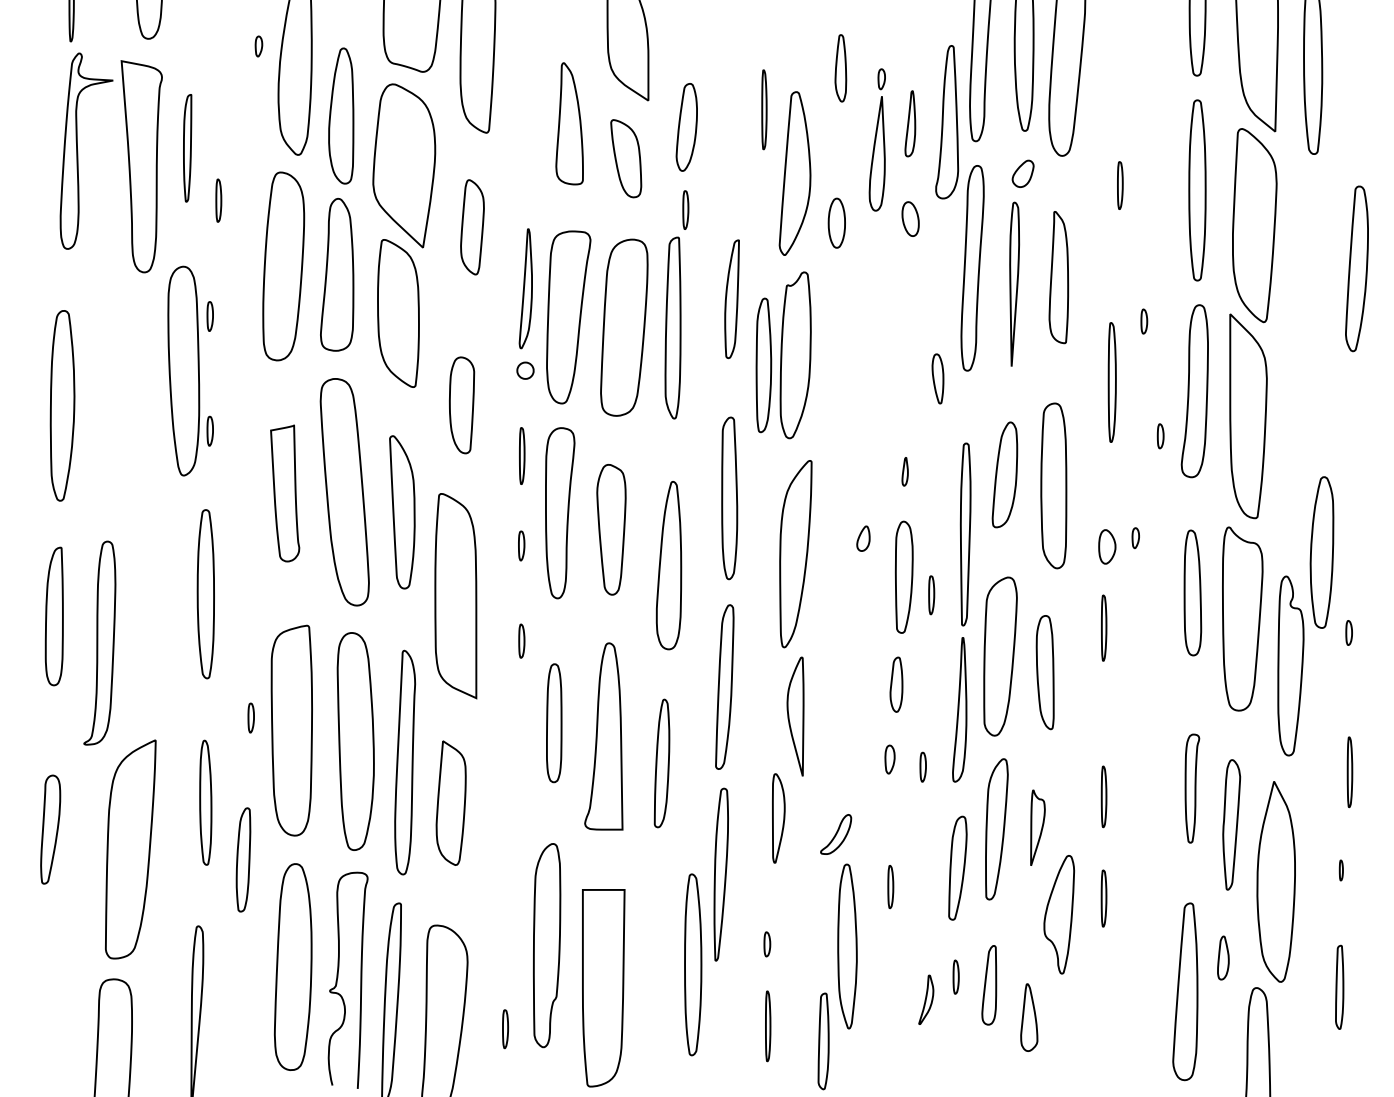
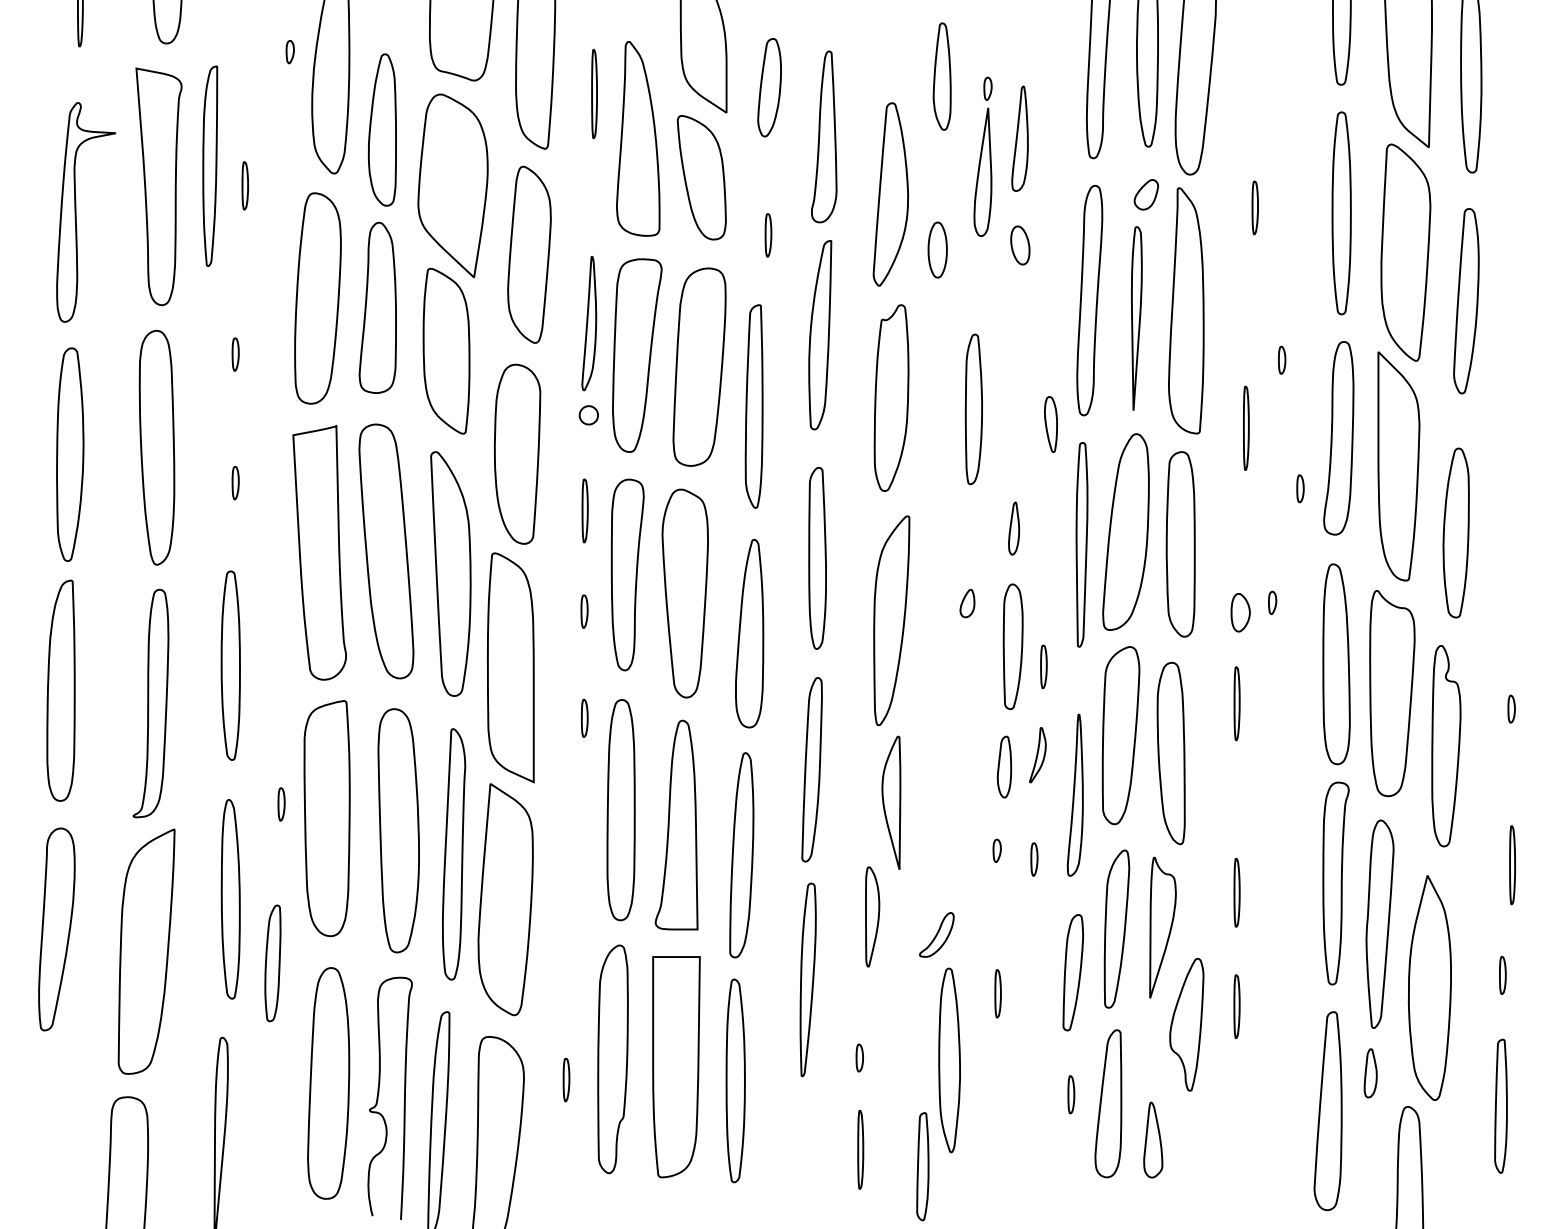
part: (840, 68) -> (941, 76), size x1.43
part: (764, 110) -> (594, 94), moved
part: (947, 121) -> (824, 136), moved
part: (569, 123) -> (638, 138), size x1.43
part: (909, 123) -> (1019, 138), size x1.43
part: (686, 127) -> (769, 87), moved
part: (187, 147) -> (210, 165), size x1.67
part: (77, 151) -> (76, 212), moved
part: (626, 158) -> (701, 177), size x1.43
part: (218, 200) -> (244, 185), moved
part: (472, 227) -> (529, 254), size x1.67
part: (1357, 269) -> (1466, 301), moved
part: (1058, 277) -> (1186, 310), size x1.67
part: (732, 299) -> (820, 335), size x1.43
part: (672, 328) -> (753, 406), moved
part: (763, 365) -> (973, 409), moved
part: (183, 370) -> (156, 447), moved
part: (1112, 381) -> (1246, 427), size x0.62
part: (461, 404) -> (517, 453), size x1.67
part: (905, 471) -> (1014, 528), size x1.67
part: (1004, 474) -> (1125, 531), size x1.67
part: (285, 493) -> (319, 552), size x1.67
part: (401, 511) -> (450, 573), size x1.43
part: (610, 529) -> (684, 593), size x1.43
part: (965, 534) -> (1081, 544), moved
part: (1321, 552) -> (1455, 532), moved
part: (1192, 593) -> (1336, 664), size x1.43
part: (53, 616) -> (60, 690), size x1.43
part: (99, 643) -> (150, 703), moved
part: (1044, 672) -> (1170, 753), size x1.43
part: (553, 723) -> (620, 810), size x1.67
part: (889, 759) -> (996, 850), size x0.71
part: (661, 763) -> (741, 855), size x1.43
part: (1191, 788) -> (1335, 883), size x1.67
part: (205, 802) -> (230, 899), size x1.43
part: (451, 802) -> (505, 899), size x1.67
part: (1231, 824) -> (1379, 923), size x1.43
part: (1037, 827) -> (1162, 927), size x1.67
part: (50, 829) -> (56, 929), size x1.67
part: (1341, 869) -> (1502, 974), size x1.67
part: (692, 964) -> (735, 1080), moved
part: (989, 984) -> (1108, 1103), size x1.67
part: (1339, 986) -> (1500, 1105), size x1.43
part: (603, 988) -> (676, 1067), moved
part: (925, 1000) -> (1037, 755), moved
part: (505, 1028) -> (566, 1079), moved

